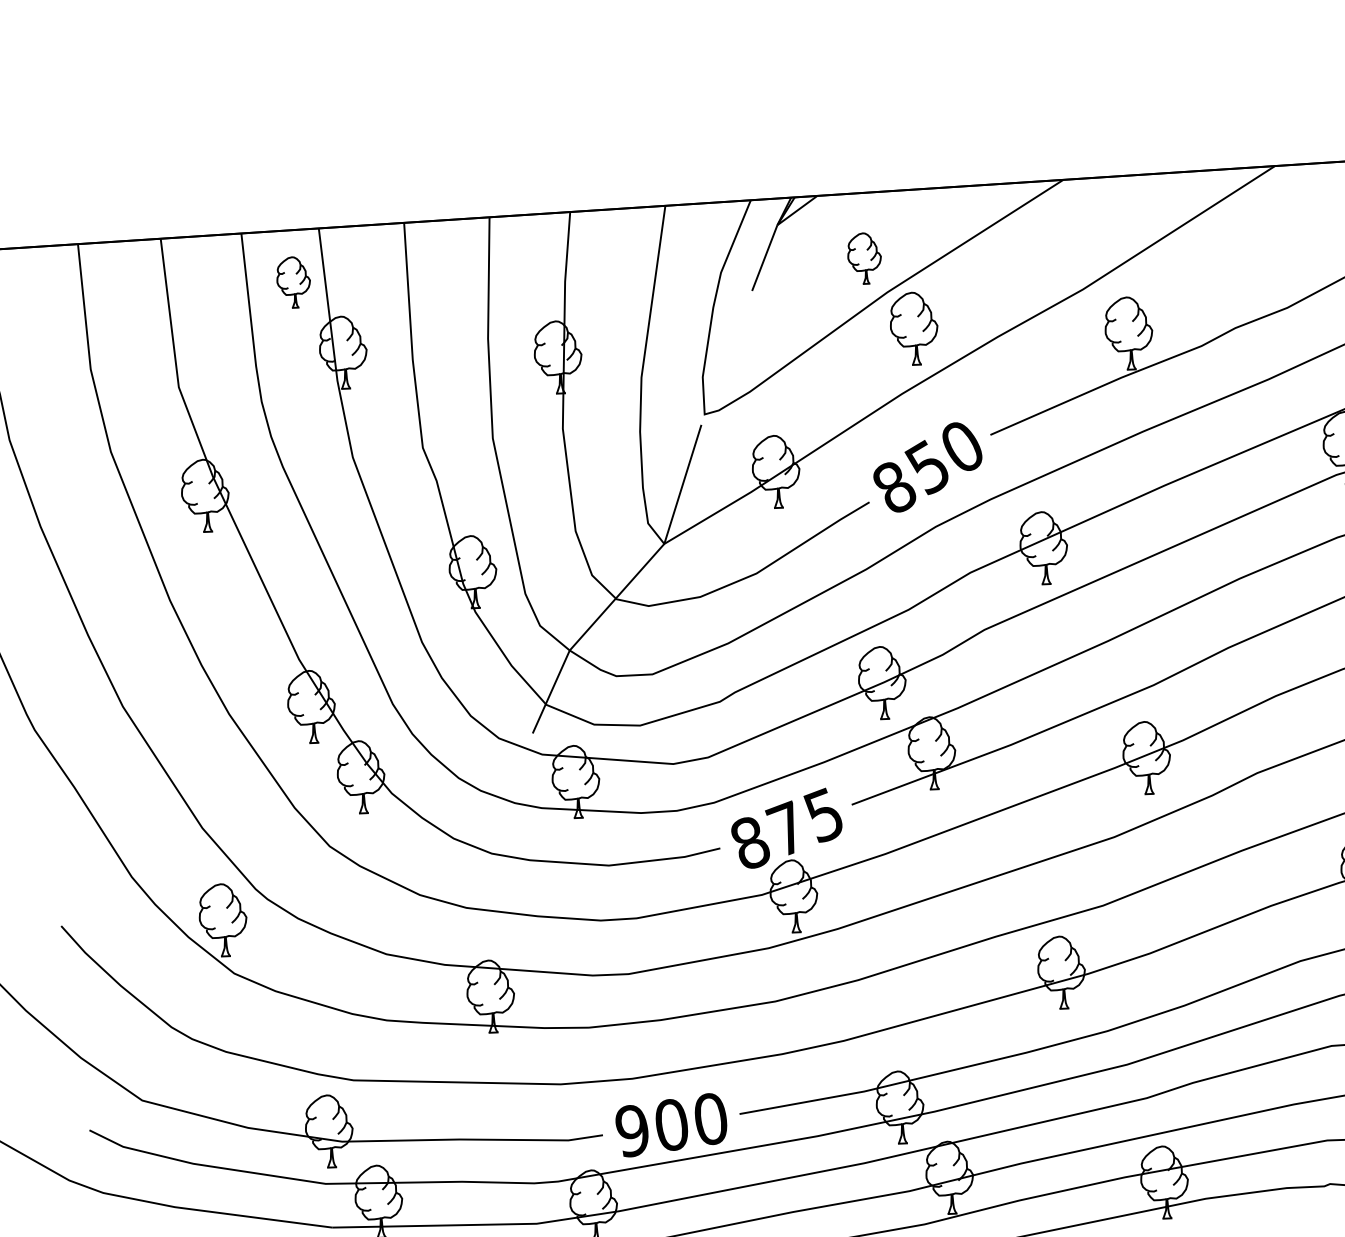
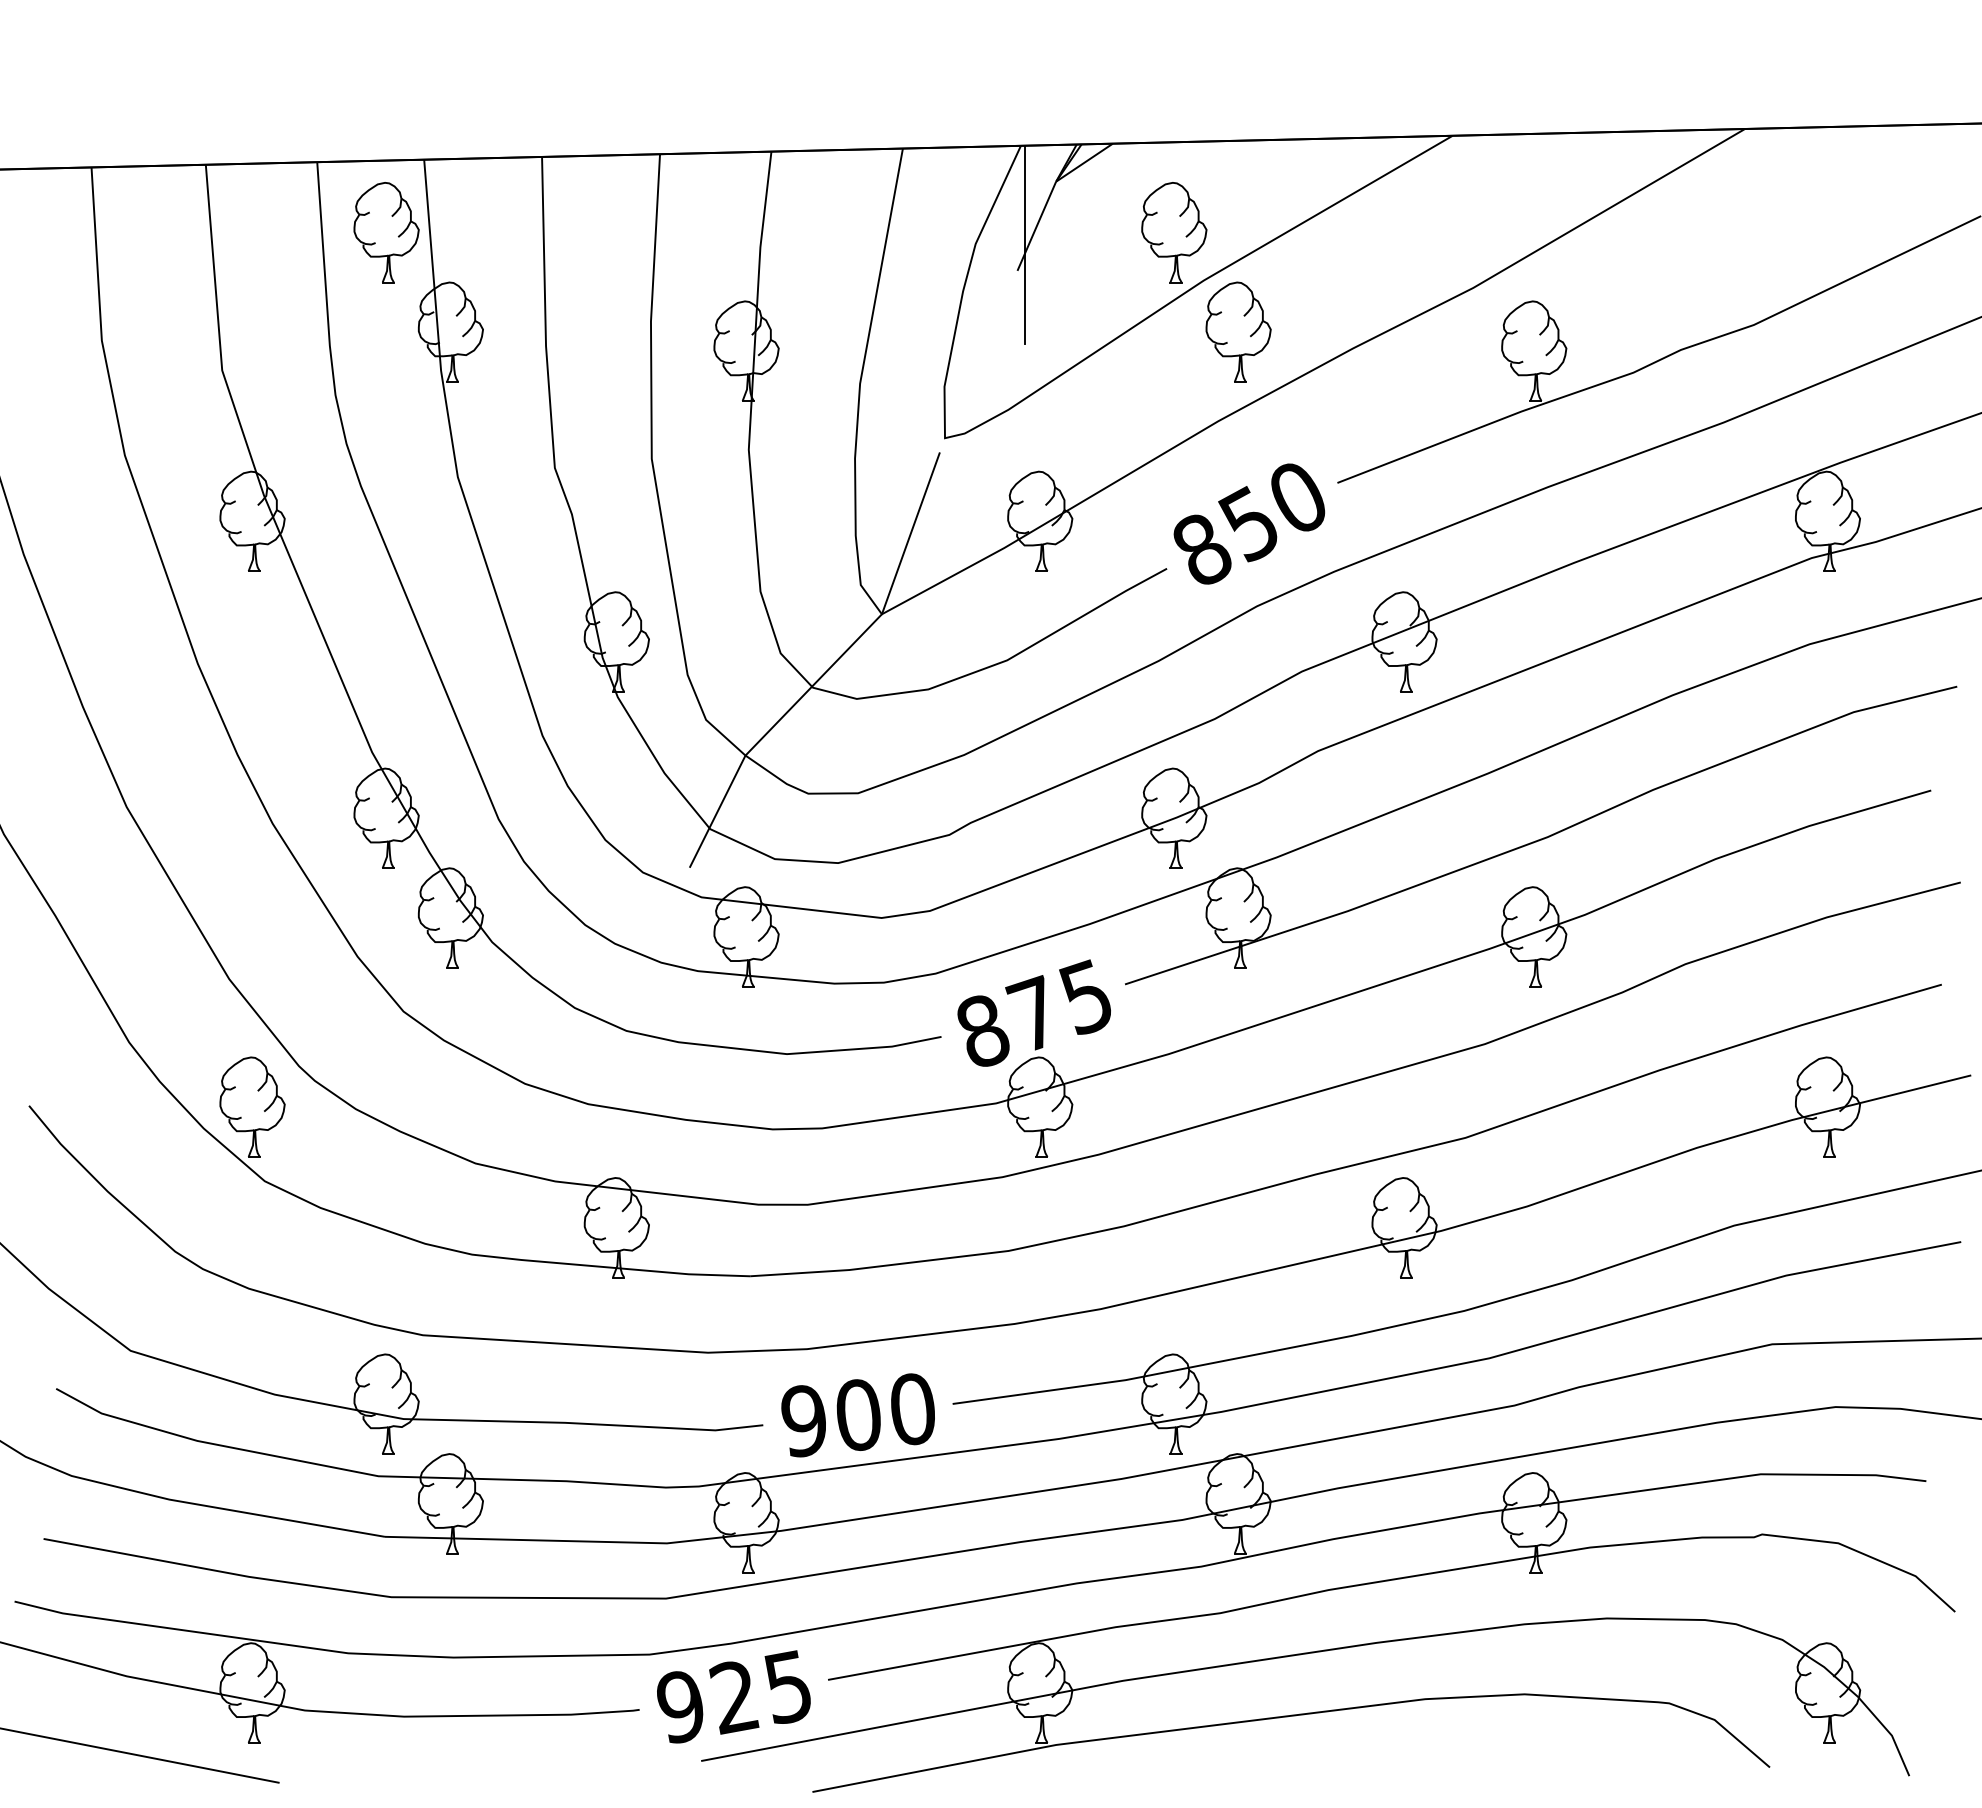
part: (864, 258) -> (1174, 232), size x1.43
line: (757, 271) -> (1025, 244), added
part: (293, 282) -> (386, 232), size x1.43

